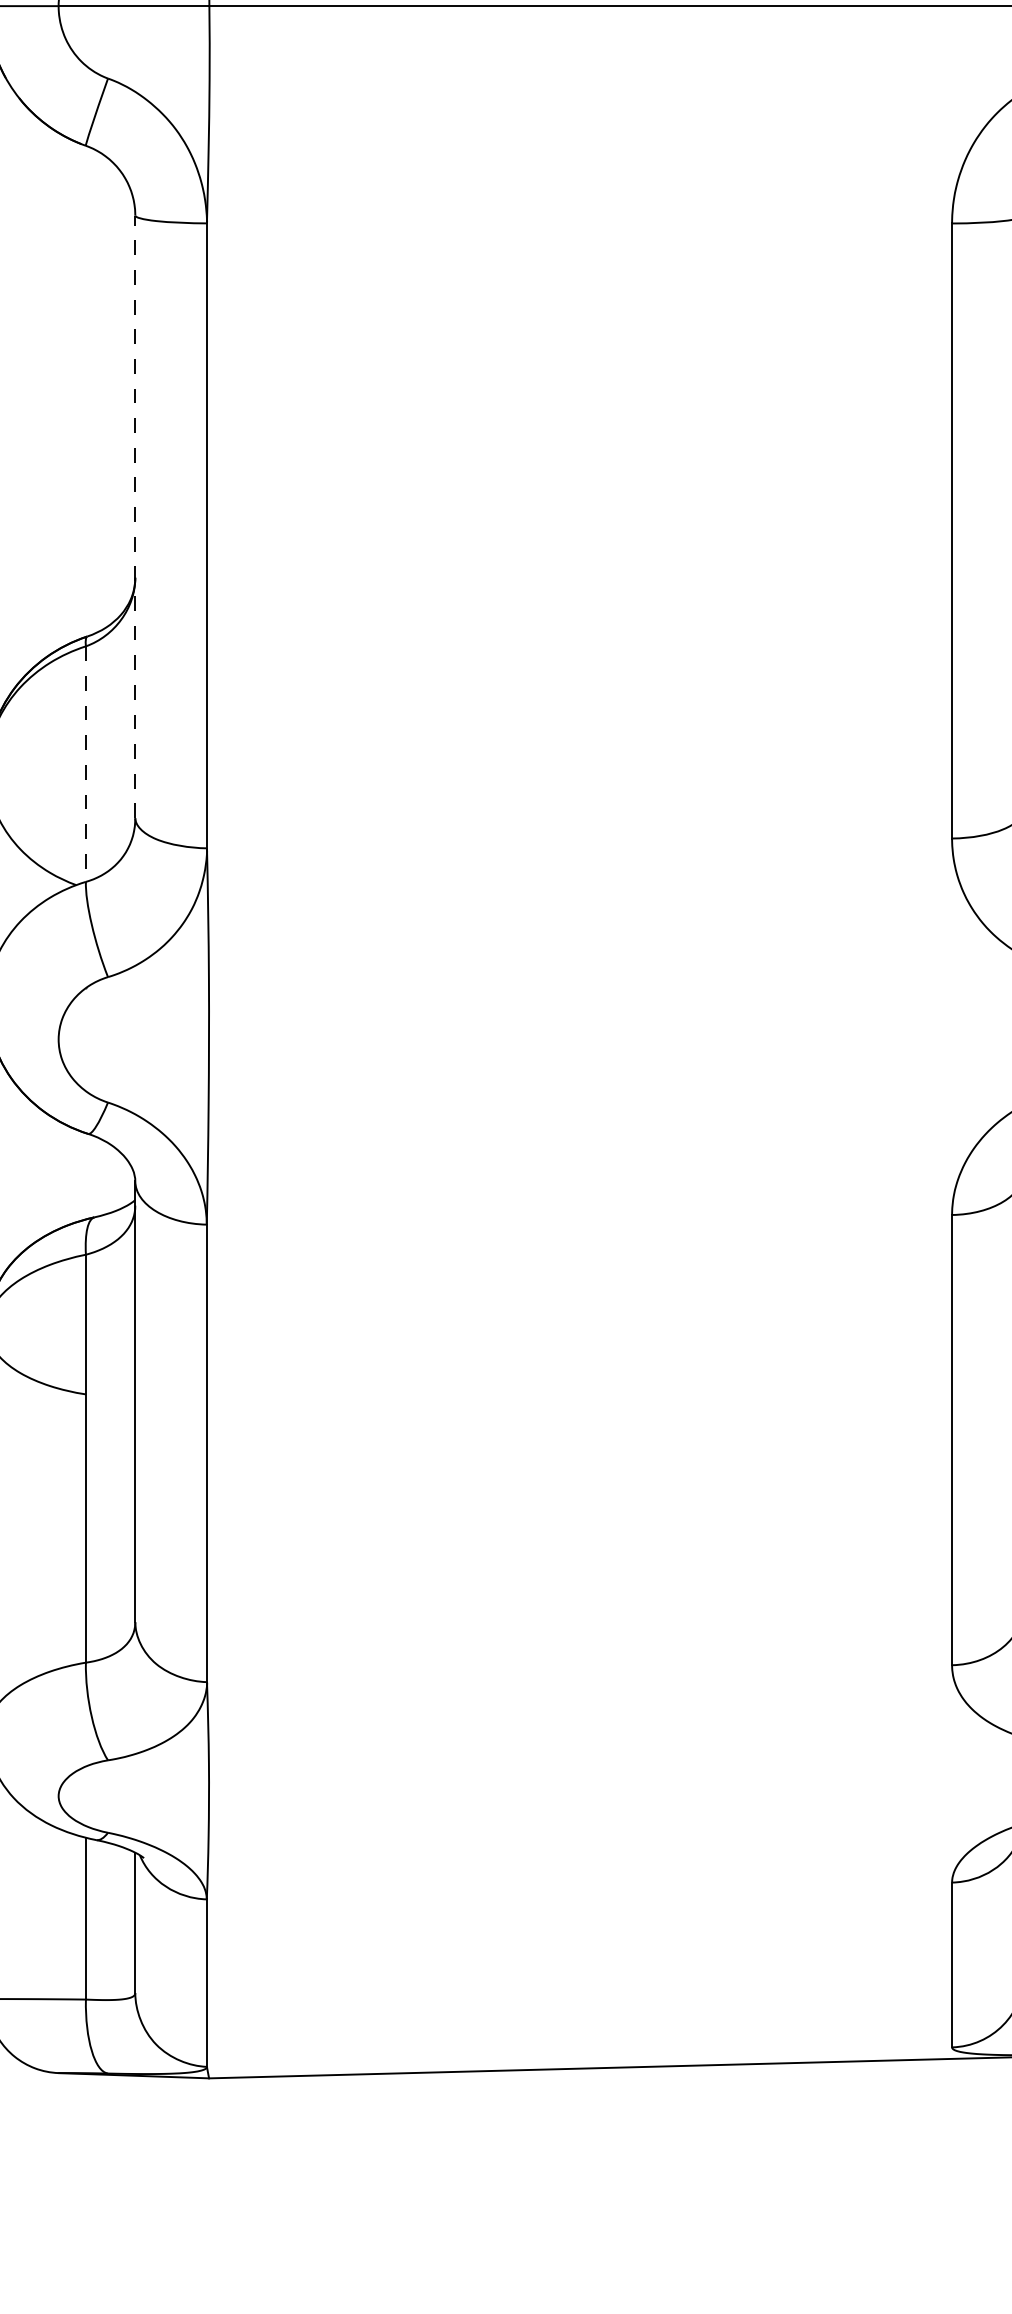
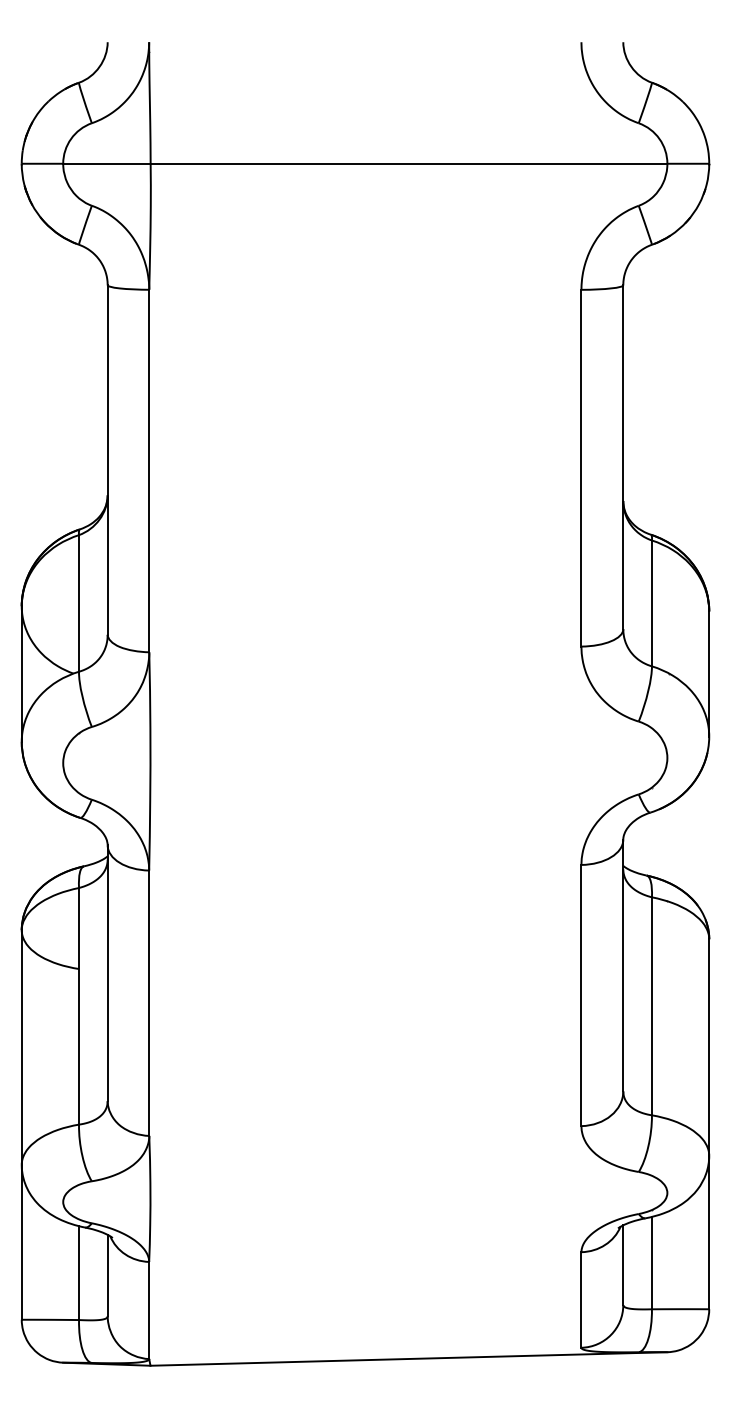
line: (134, 517) -> (107, 460), dashed -> solid
line: (86, 764) -> (79, 603), dashed -> solid

